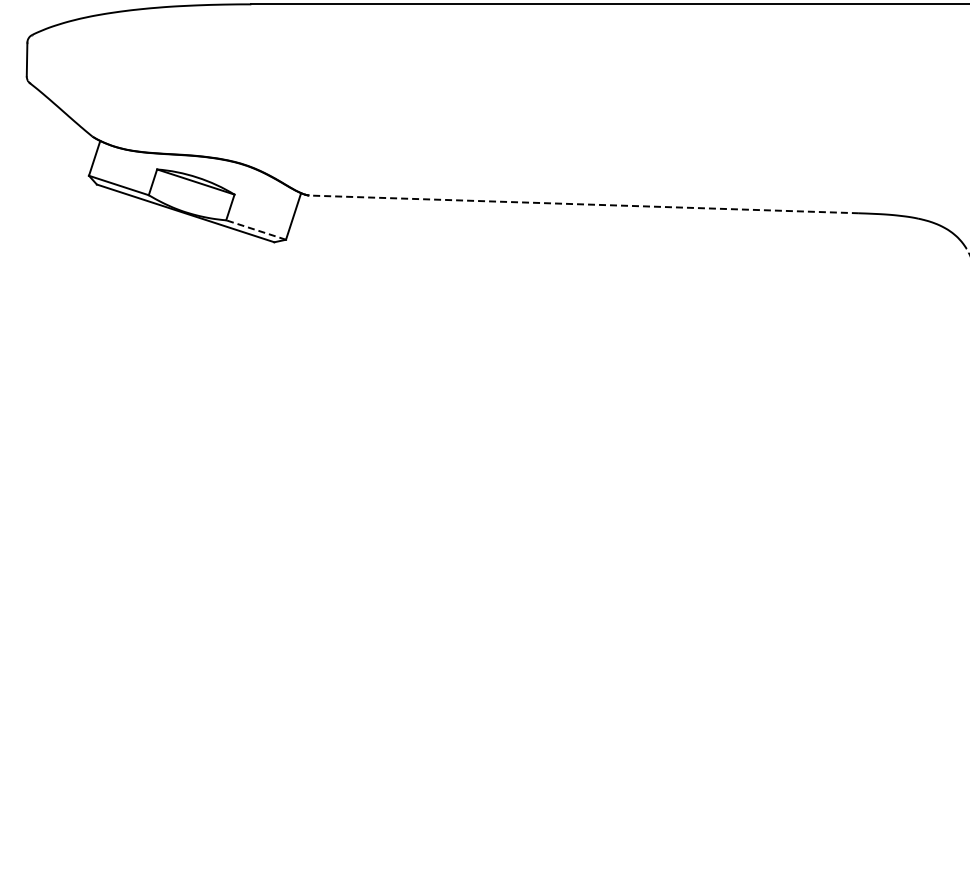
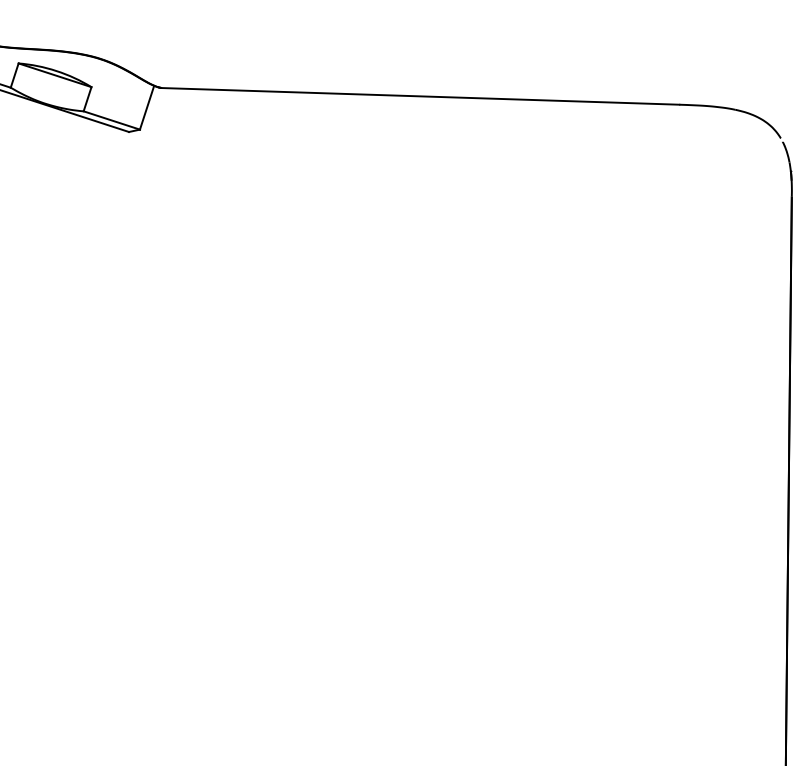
line: (584, 204) -> (420, 96), dashed -> solid
line: (255, 229) -> (111, 119), dashed -> solid

